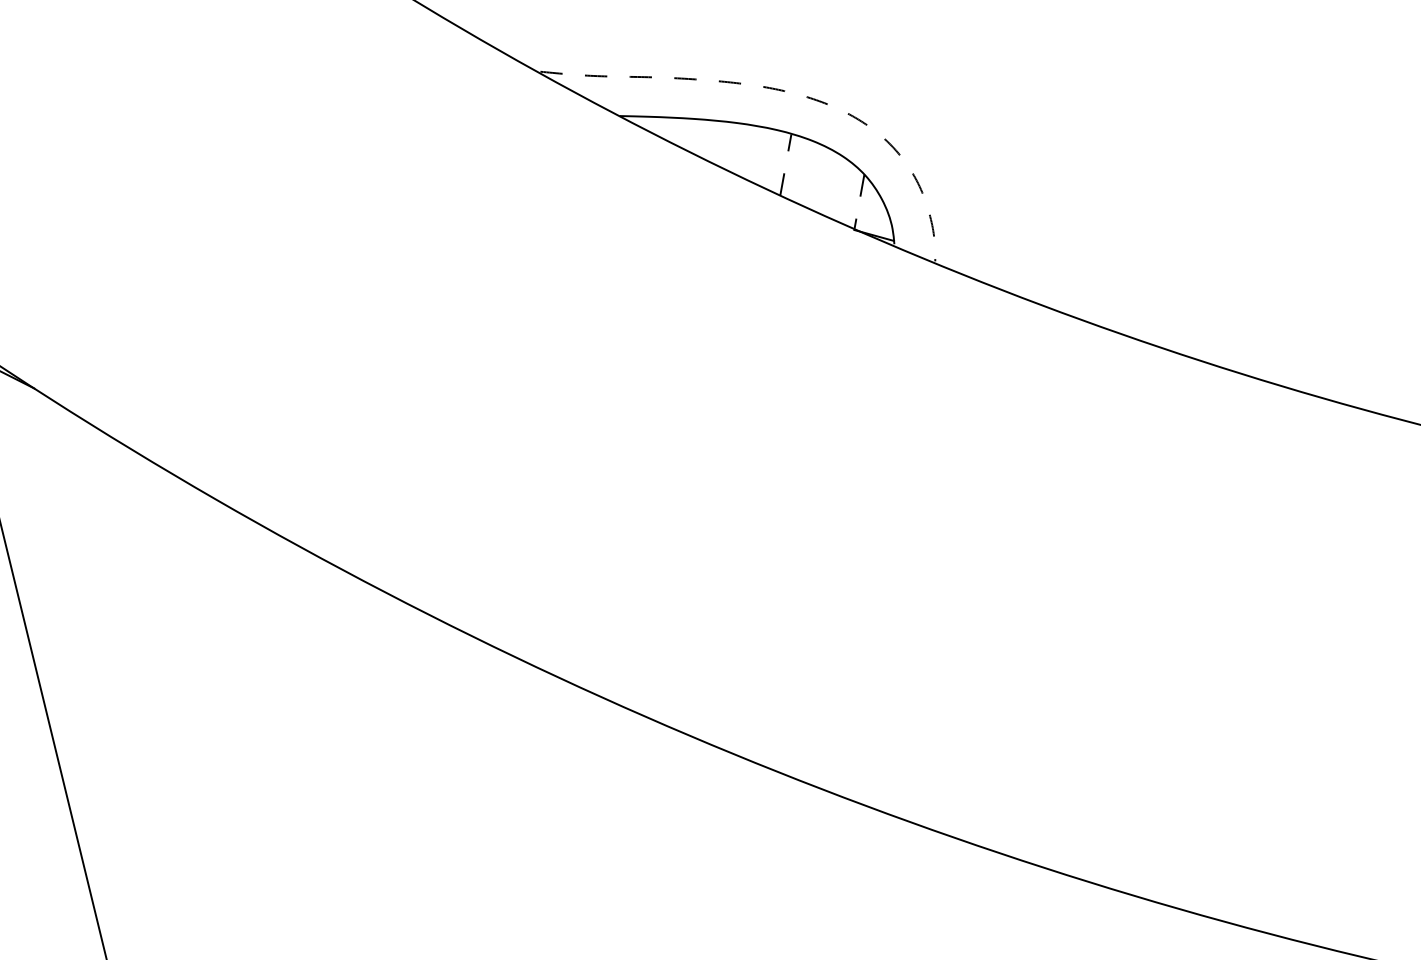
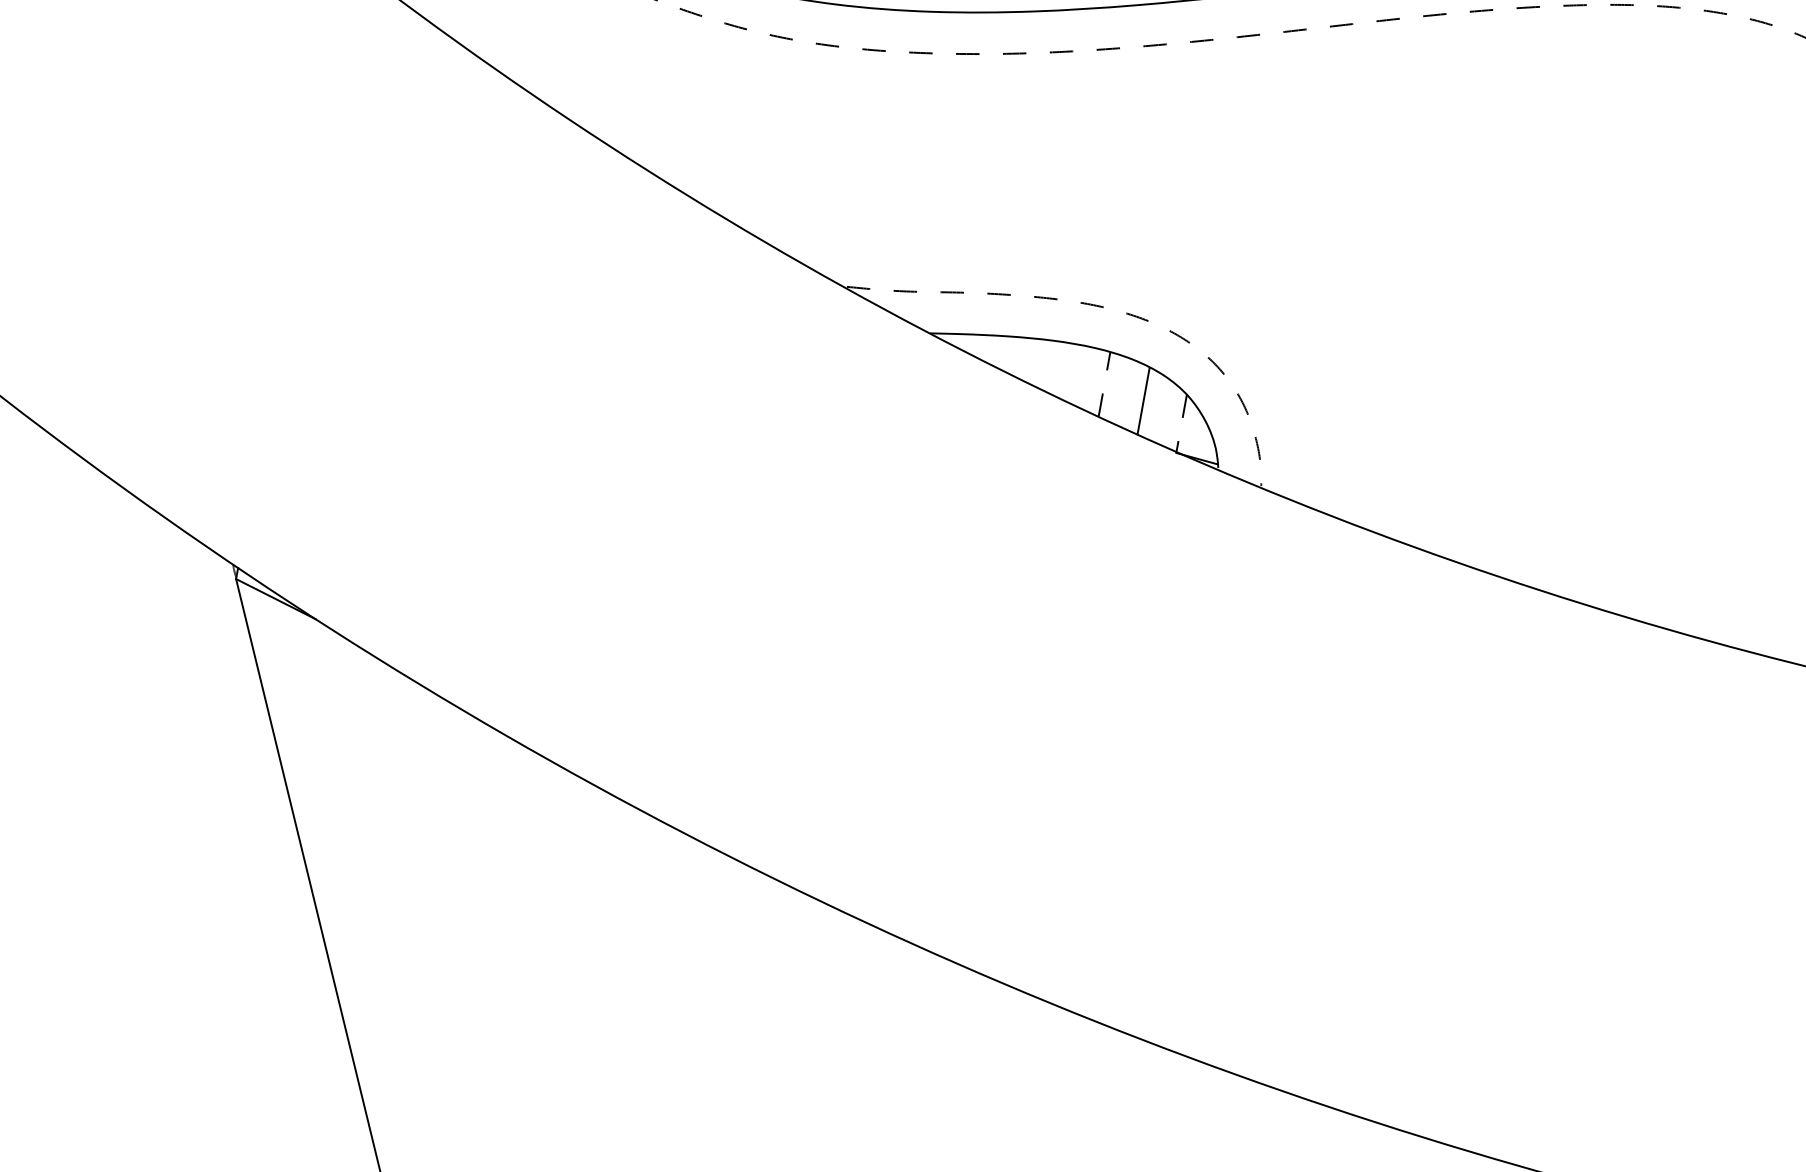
line: (823, 180) -> (1143, 401), added

